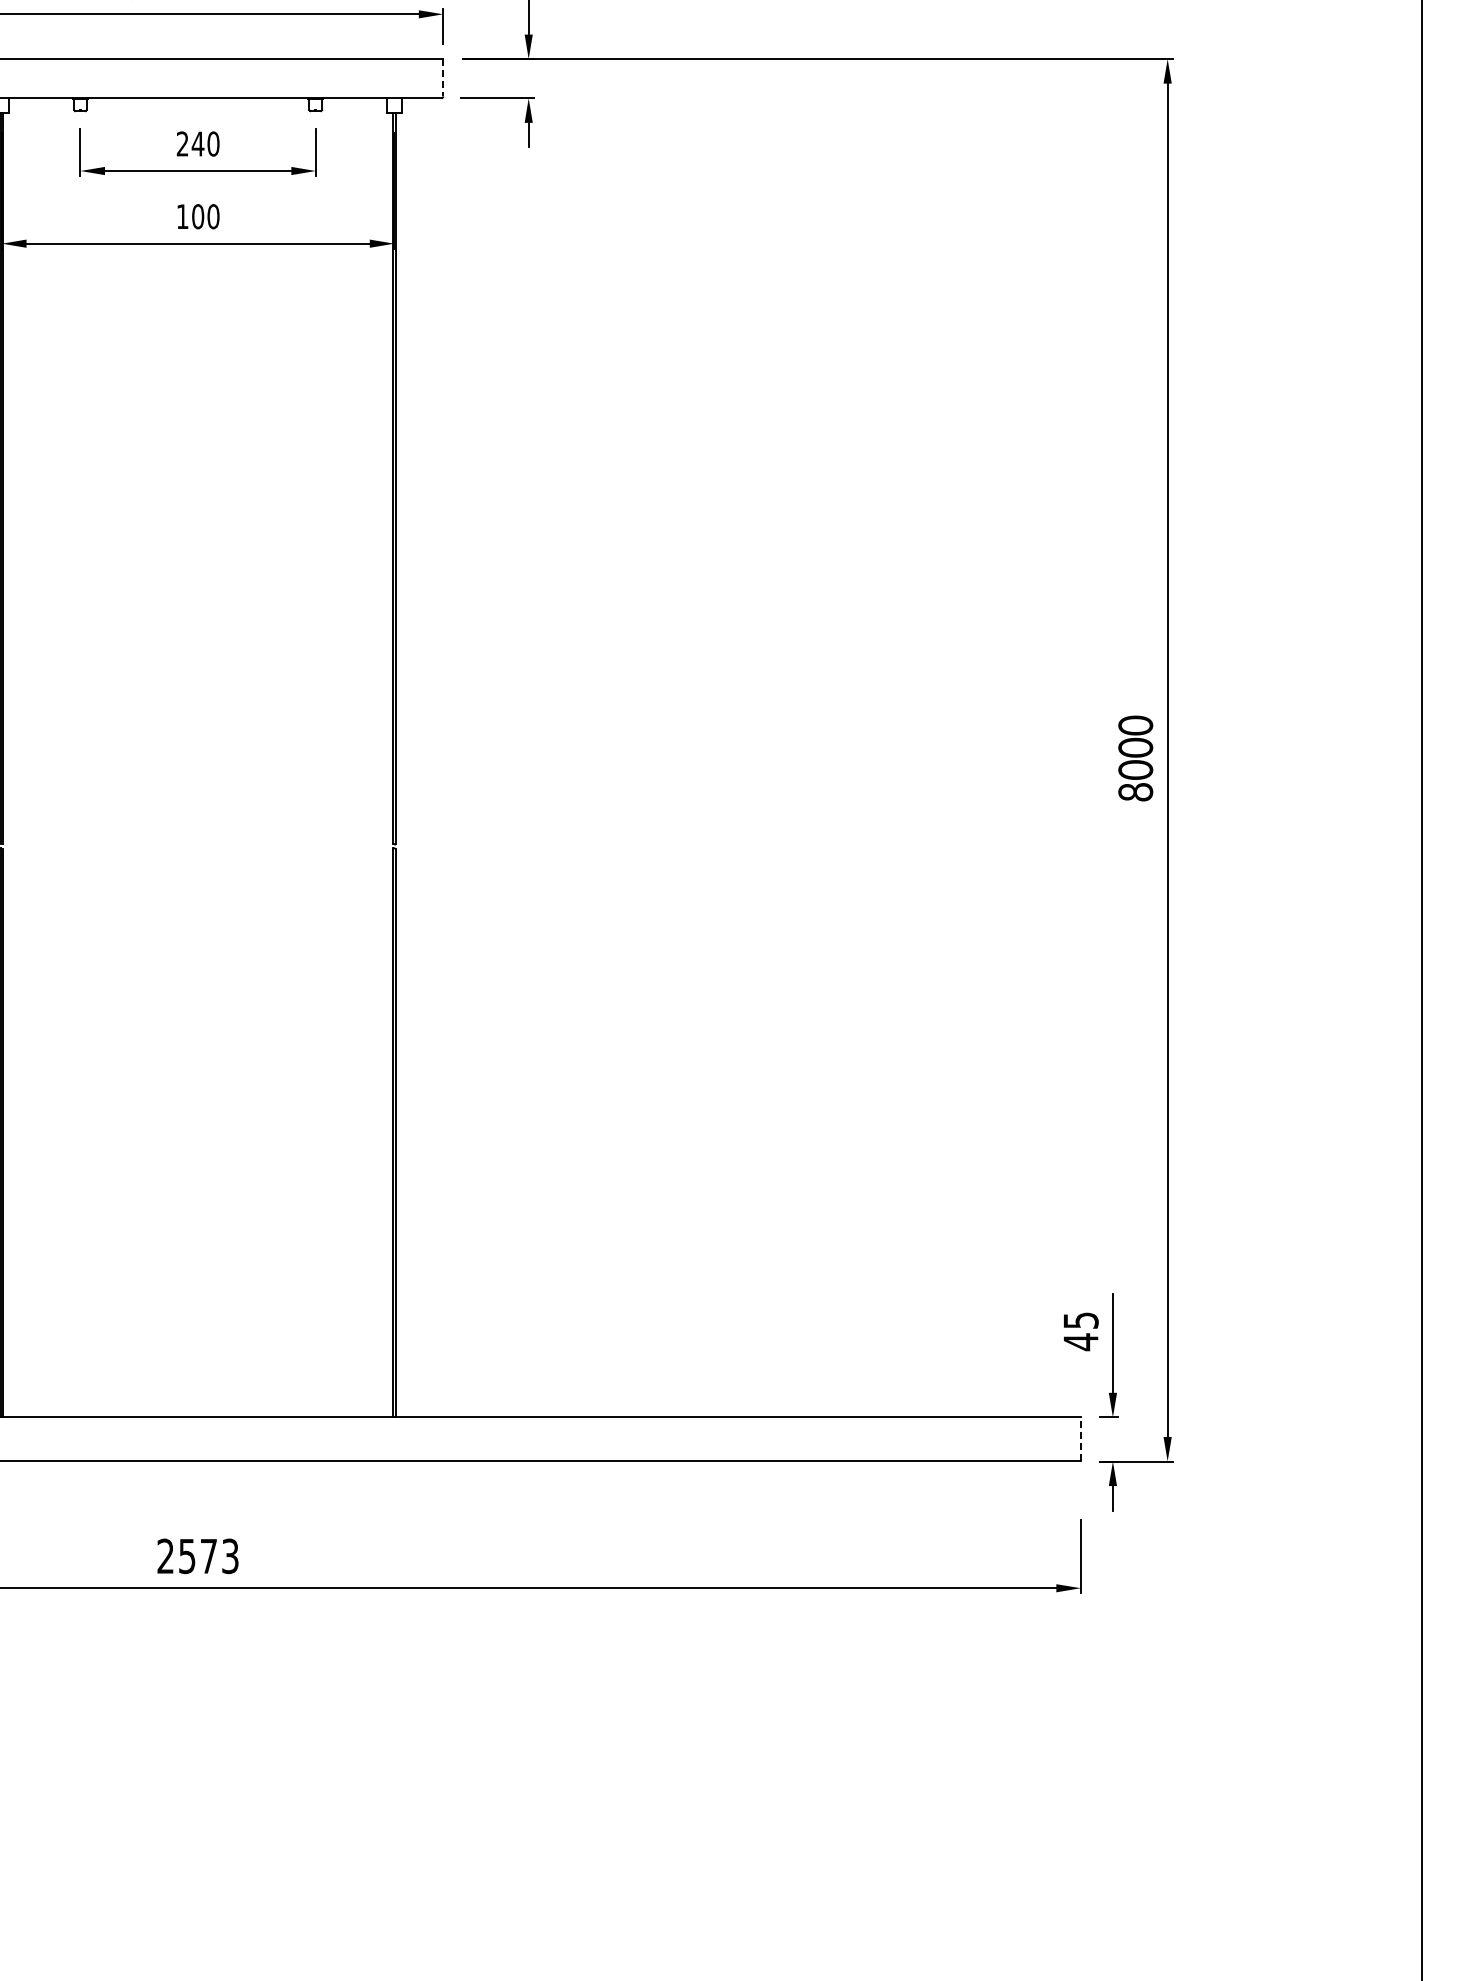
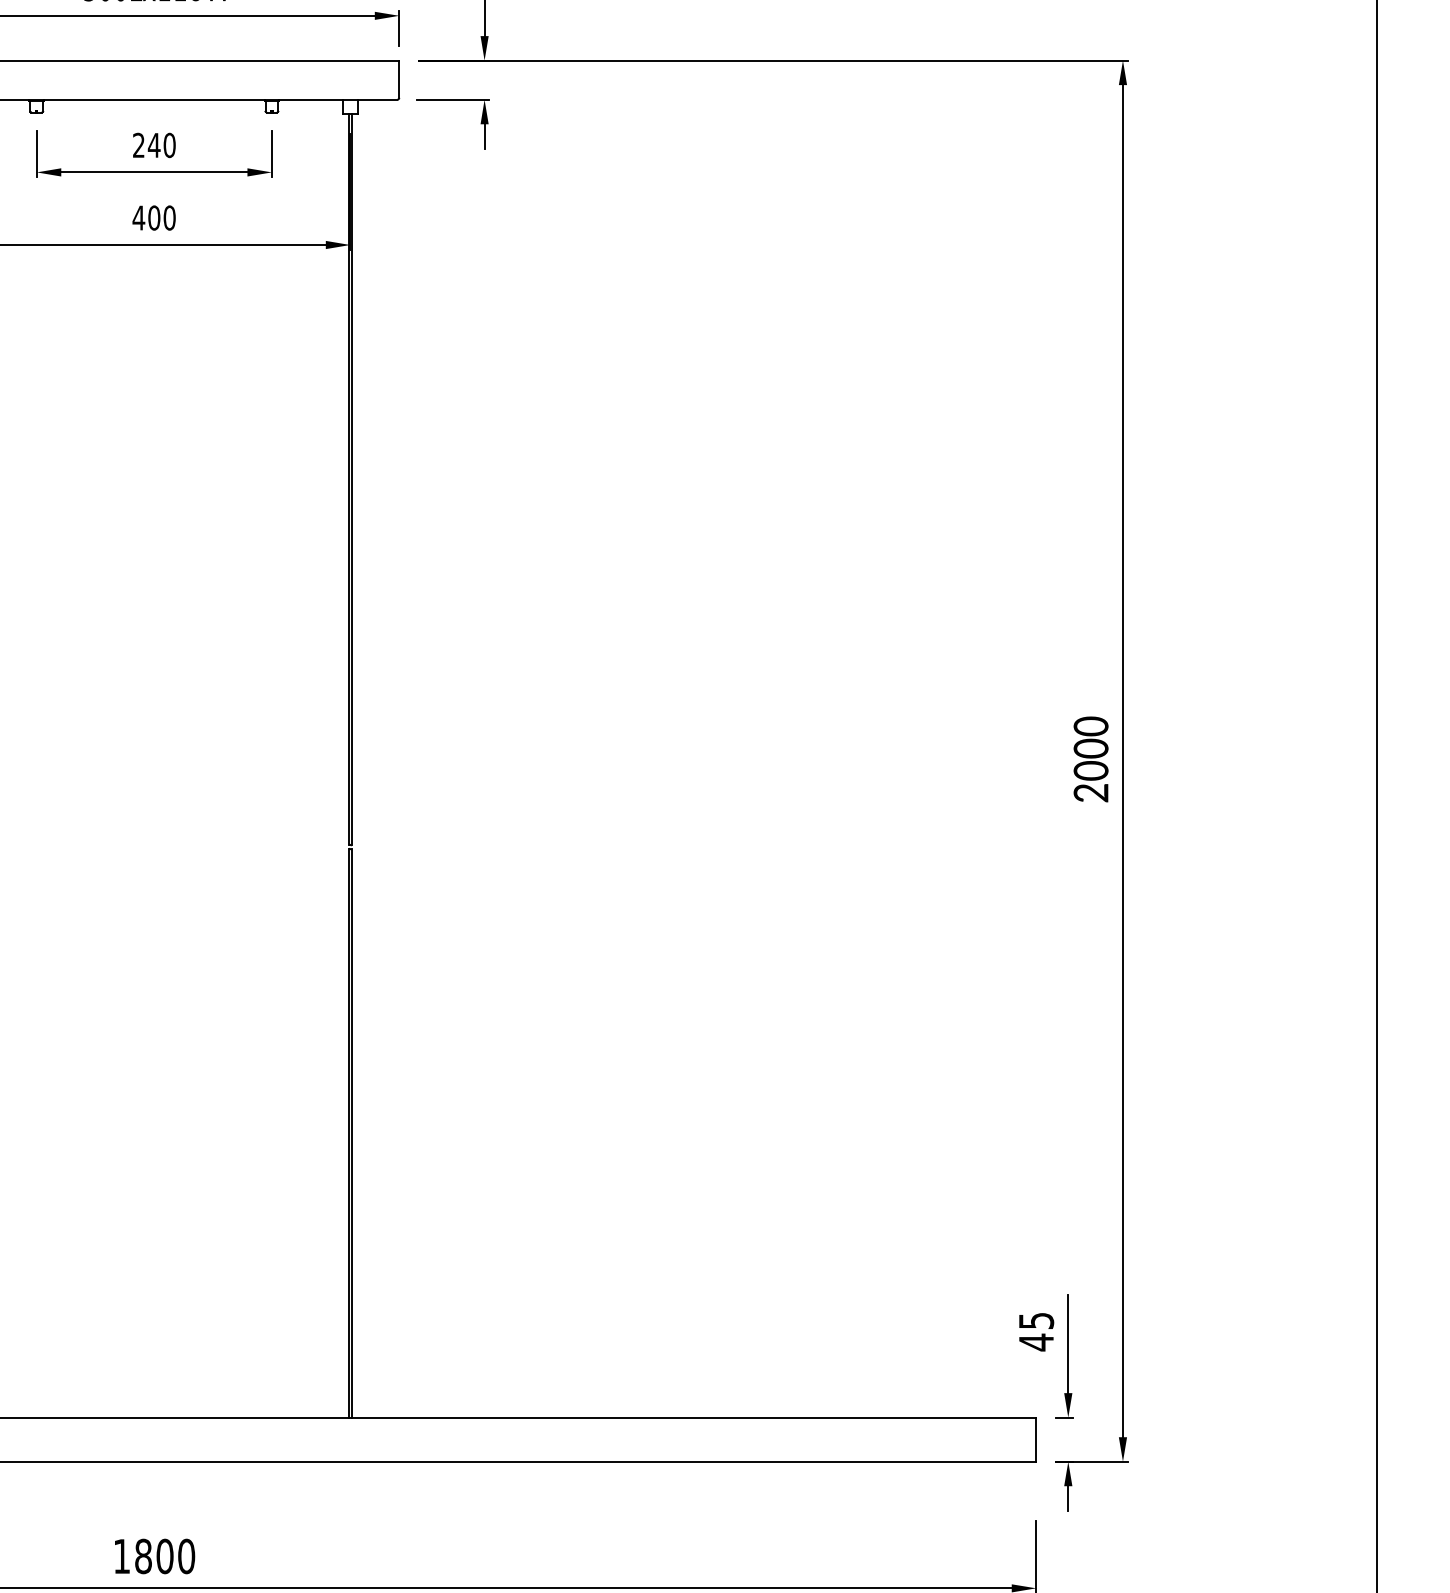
line: (443, 77) -> (399, 78), dashed -> solid
text: (182, 216) -> (138, 217), 100 -> 400
text: (1136, 792) -> (1091, 793), 8000 -> 2000
line: (1080, 1438) -> (1035, 1438), dashed -> solid
text: (197, 1556) -> (153, 1556), 2573 -> 1800

